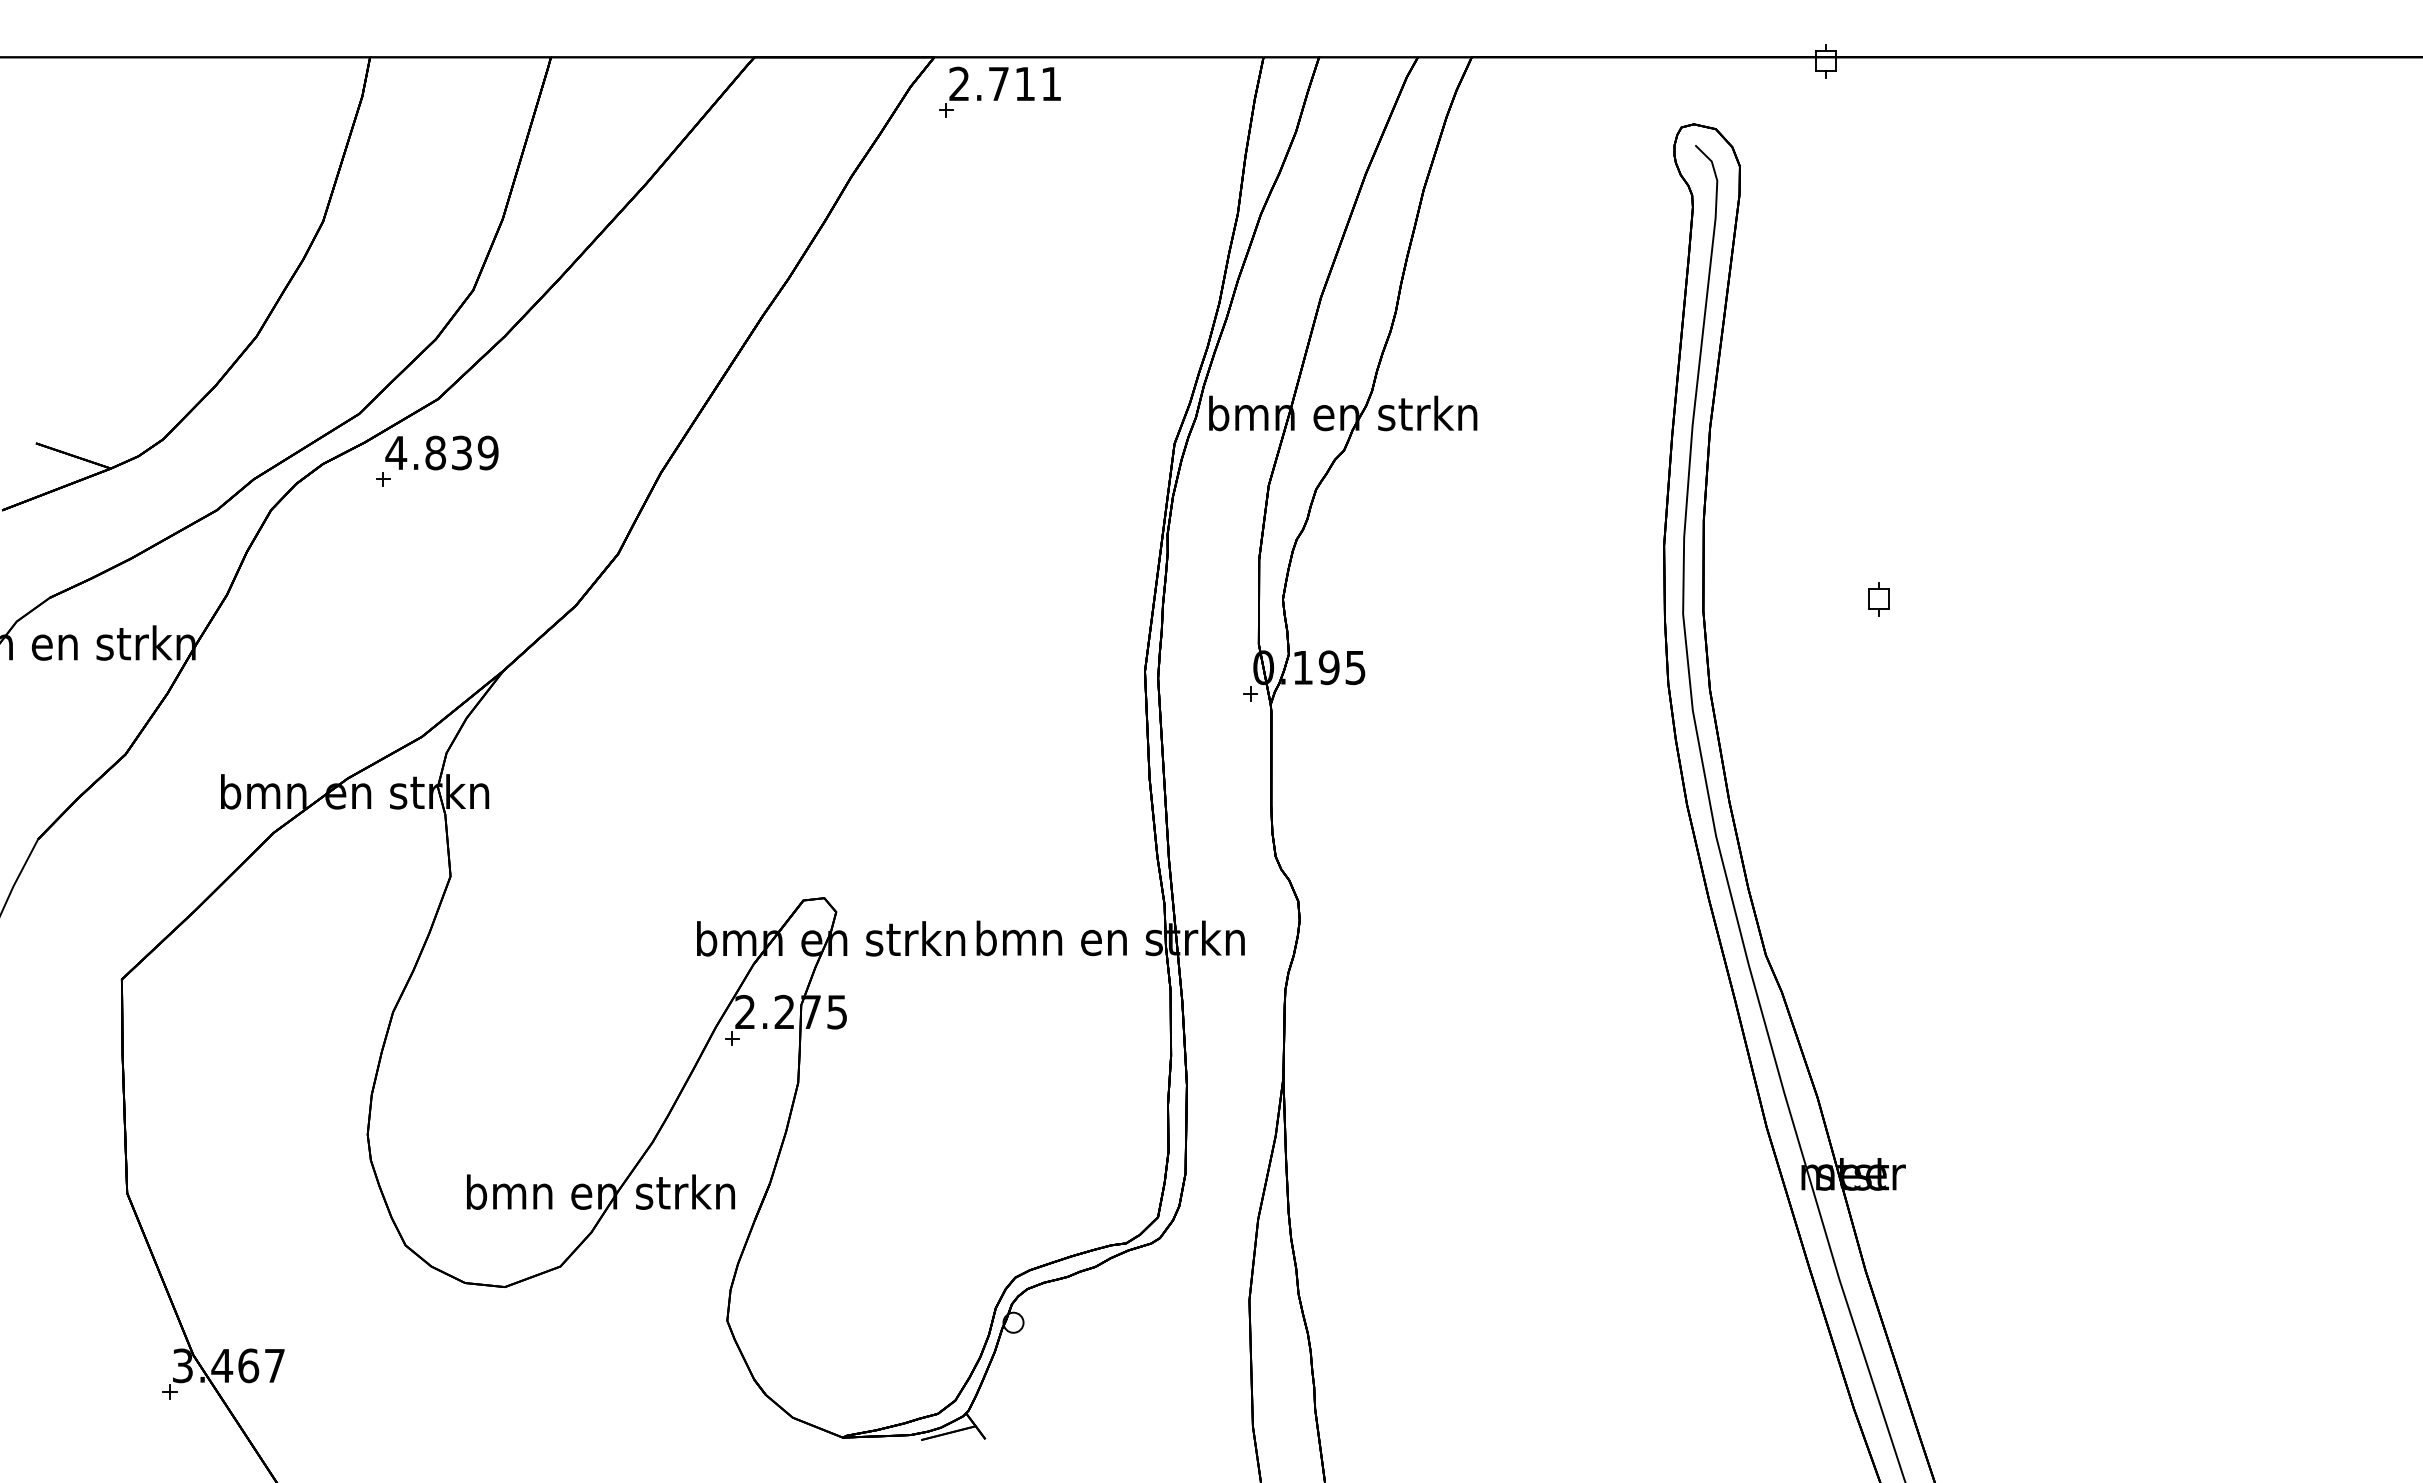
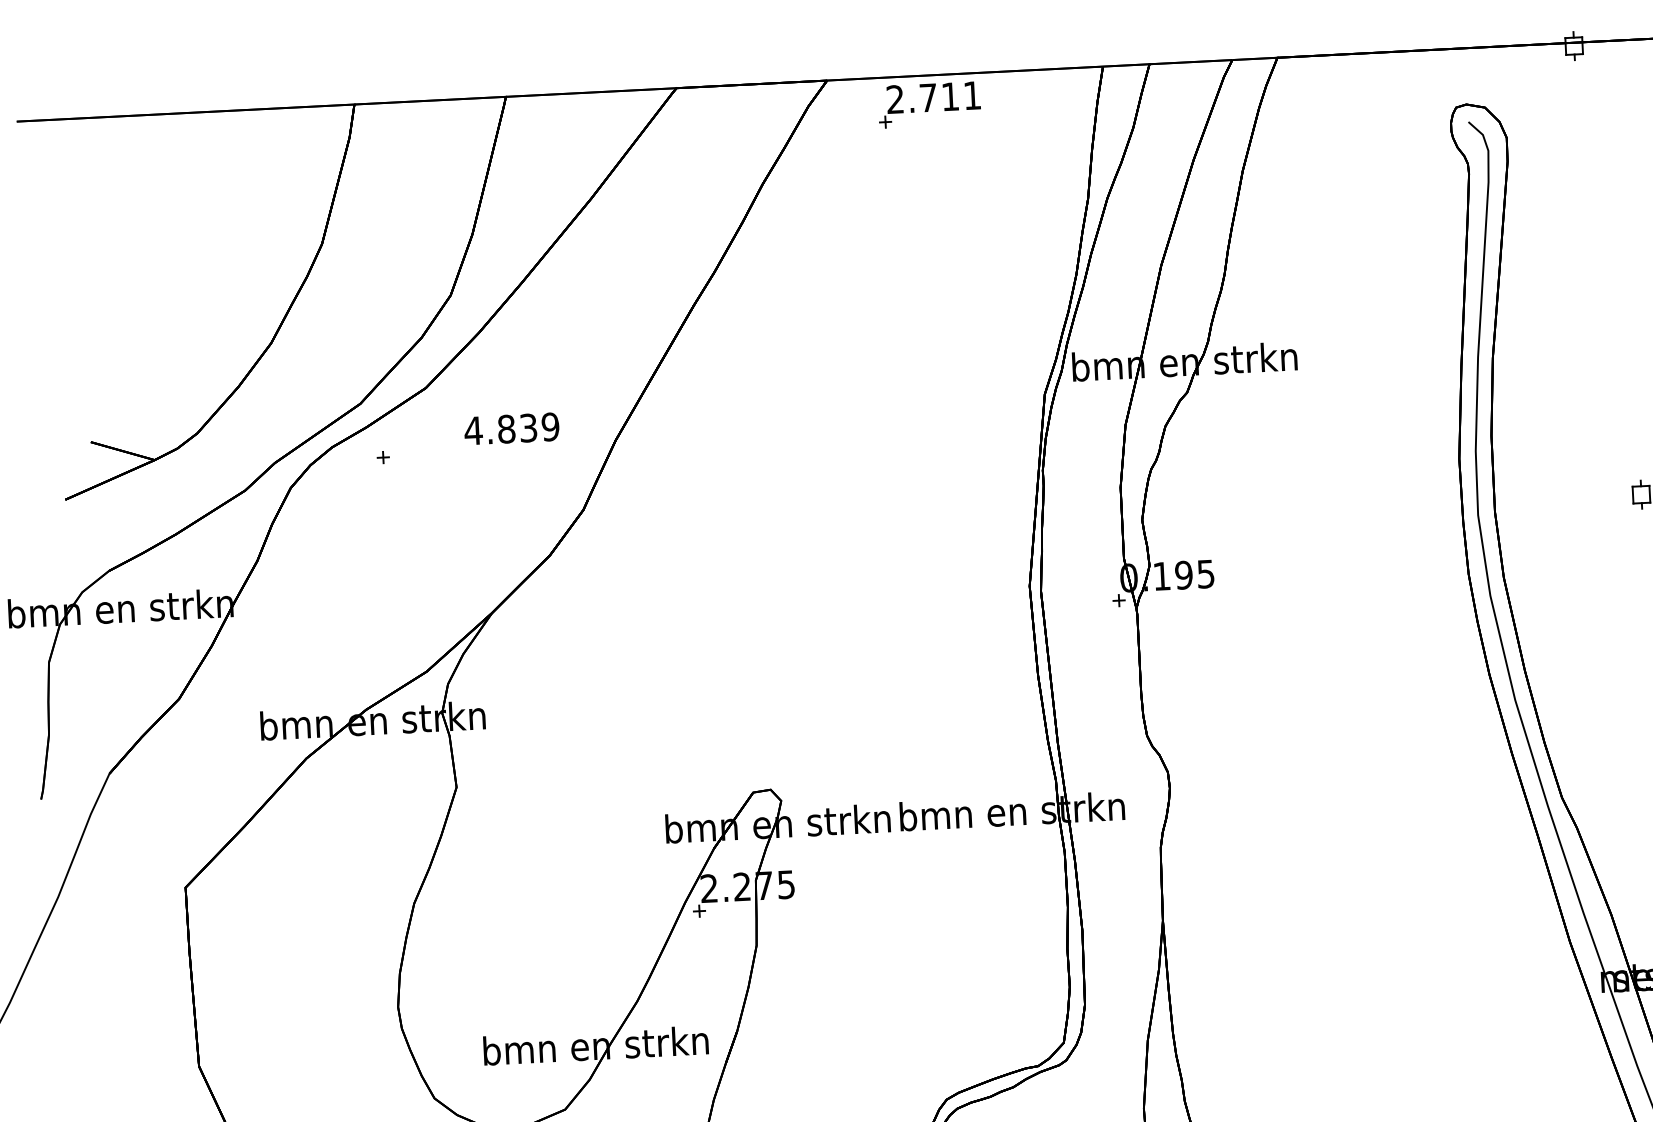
part: (999, 91) -> (929, 104), moved
text: (441, 452) -> (511, 428), moved

